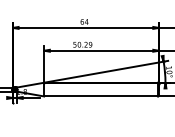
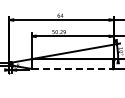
line: (101, 95) -> (72, 68), solid -> dashed

